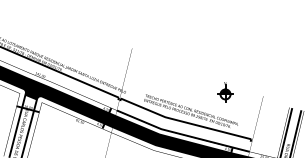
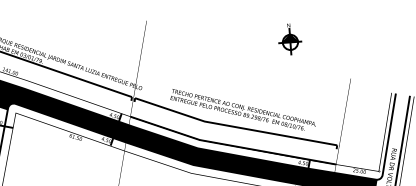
part: (225, 92) -> (290, 39), moved

